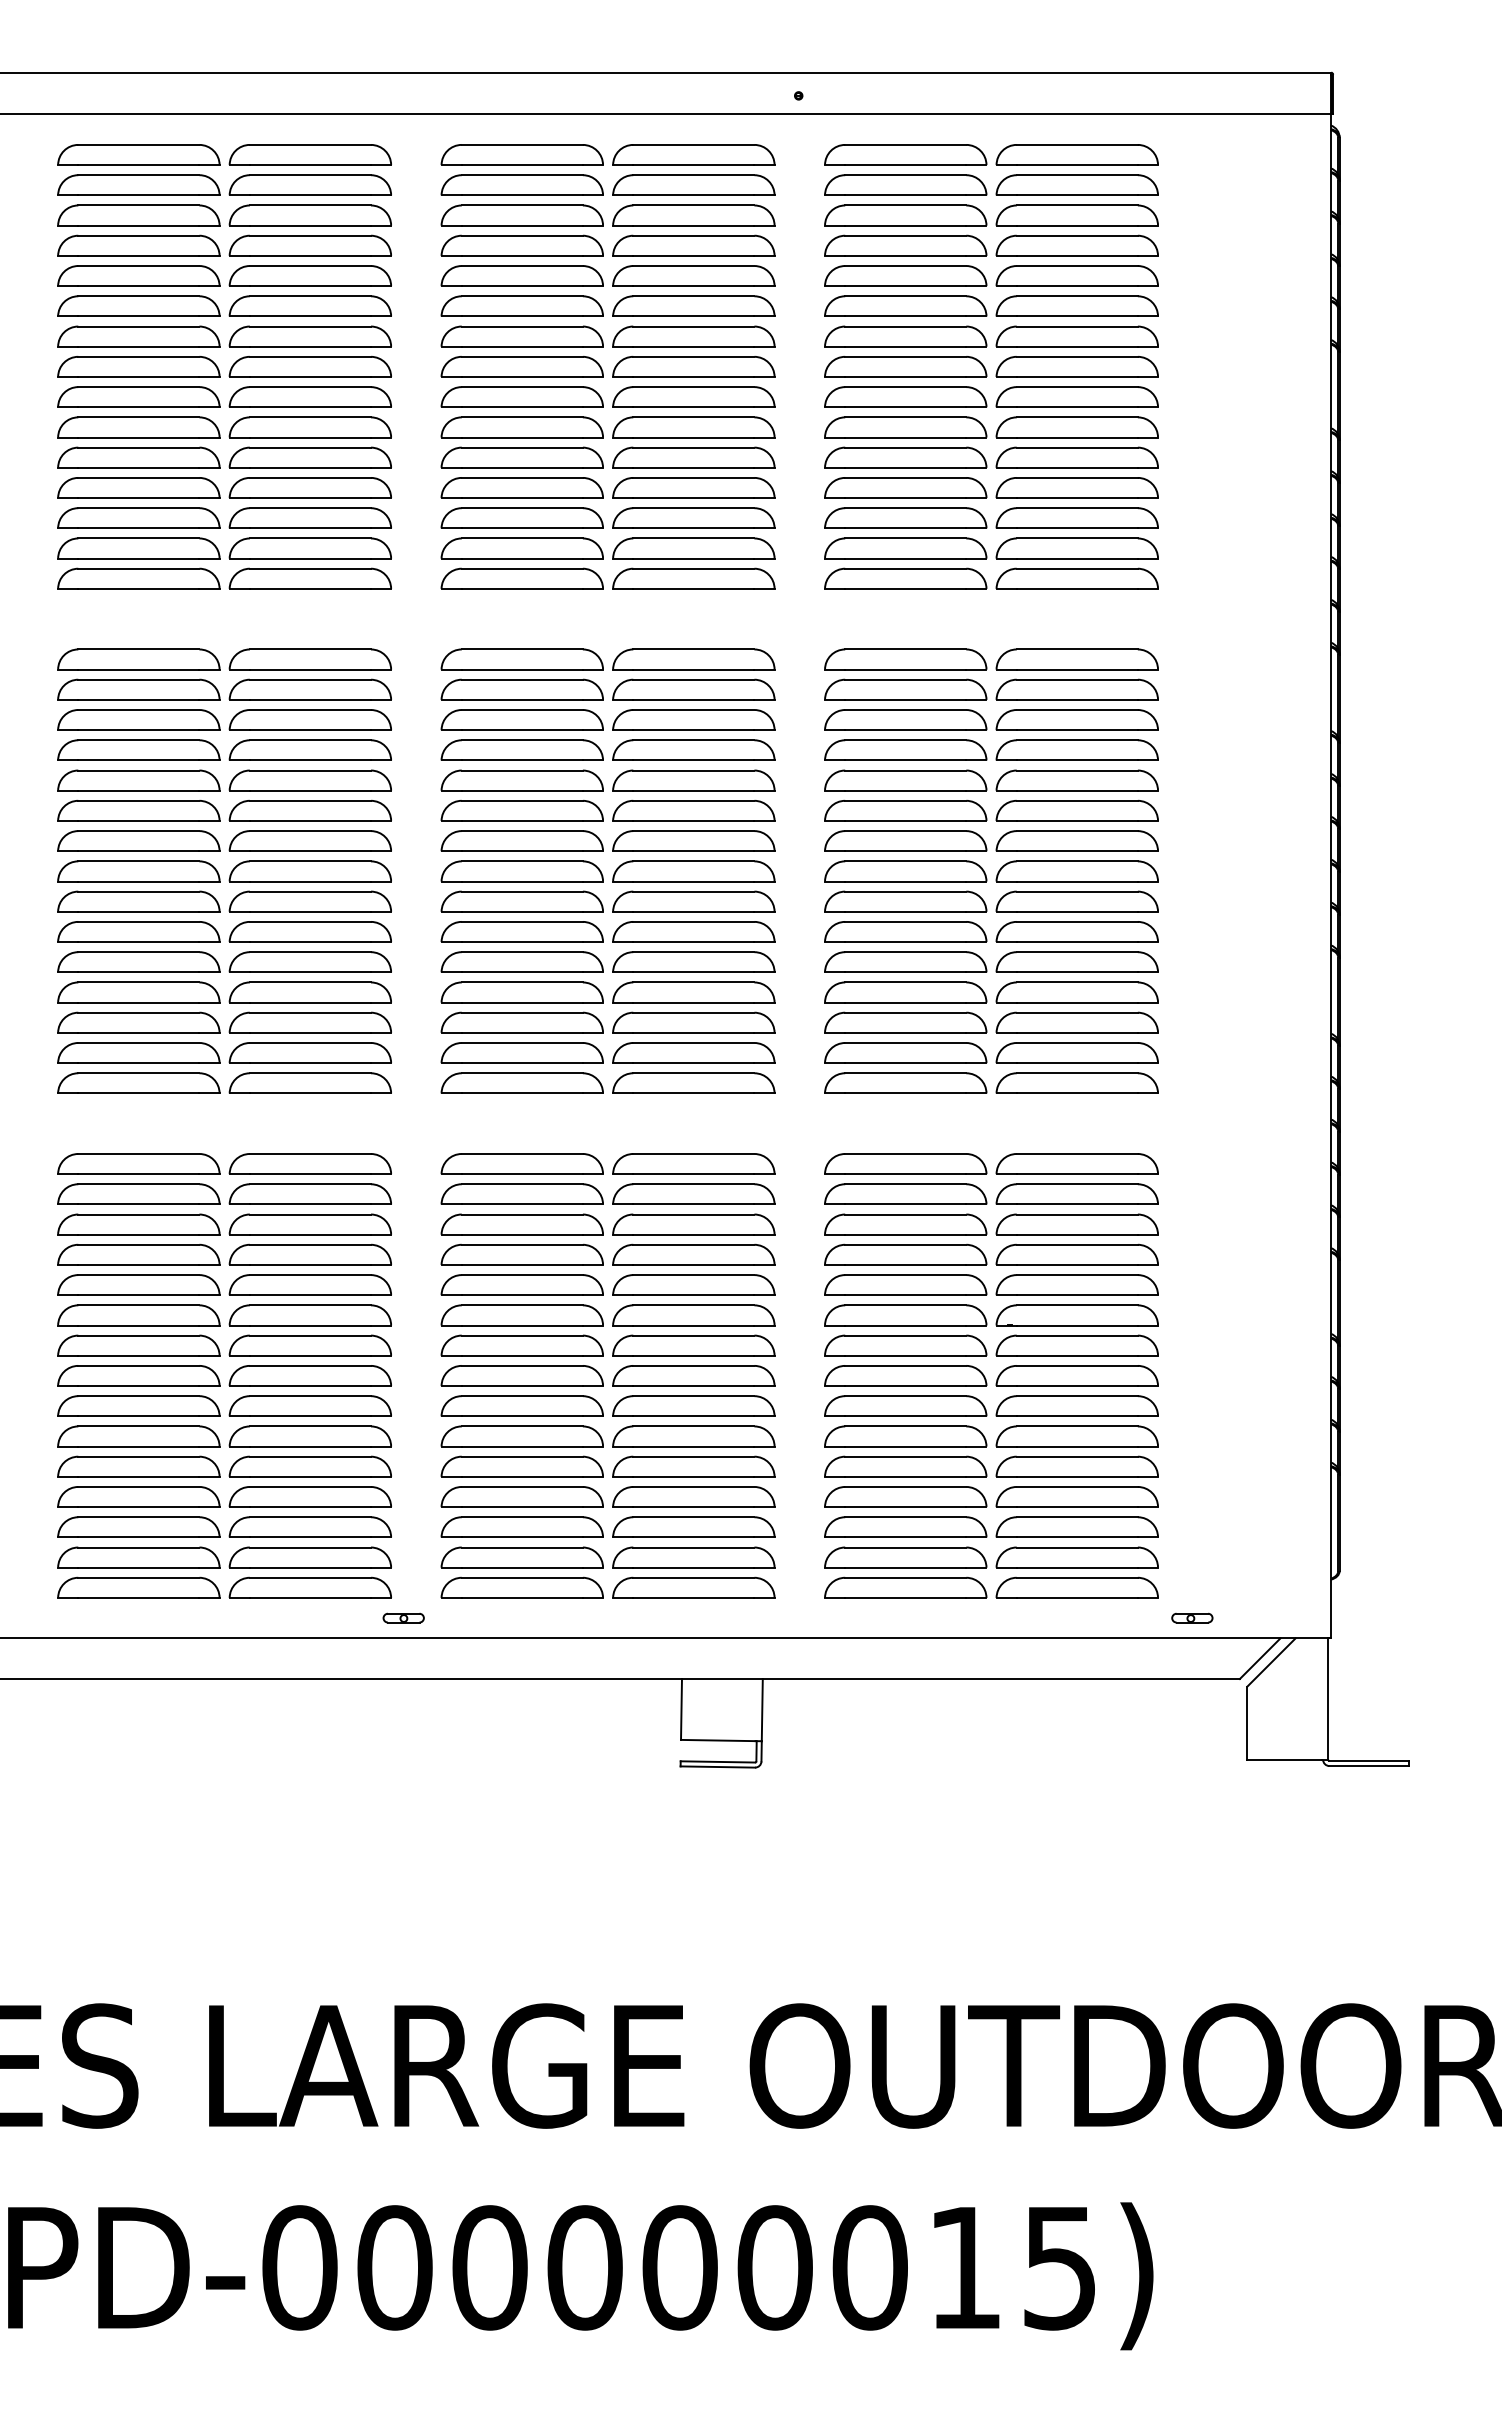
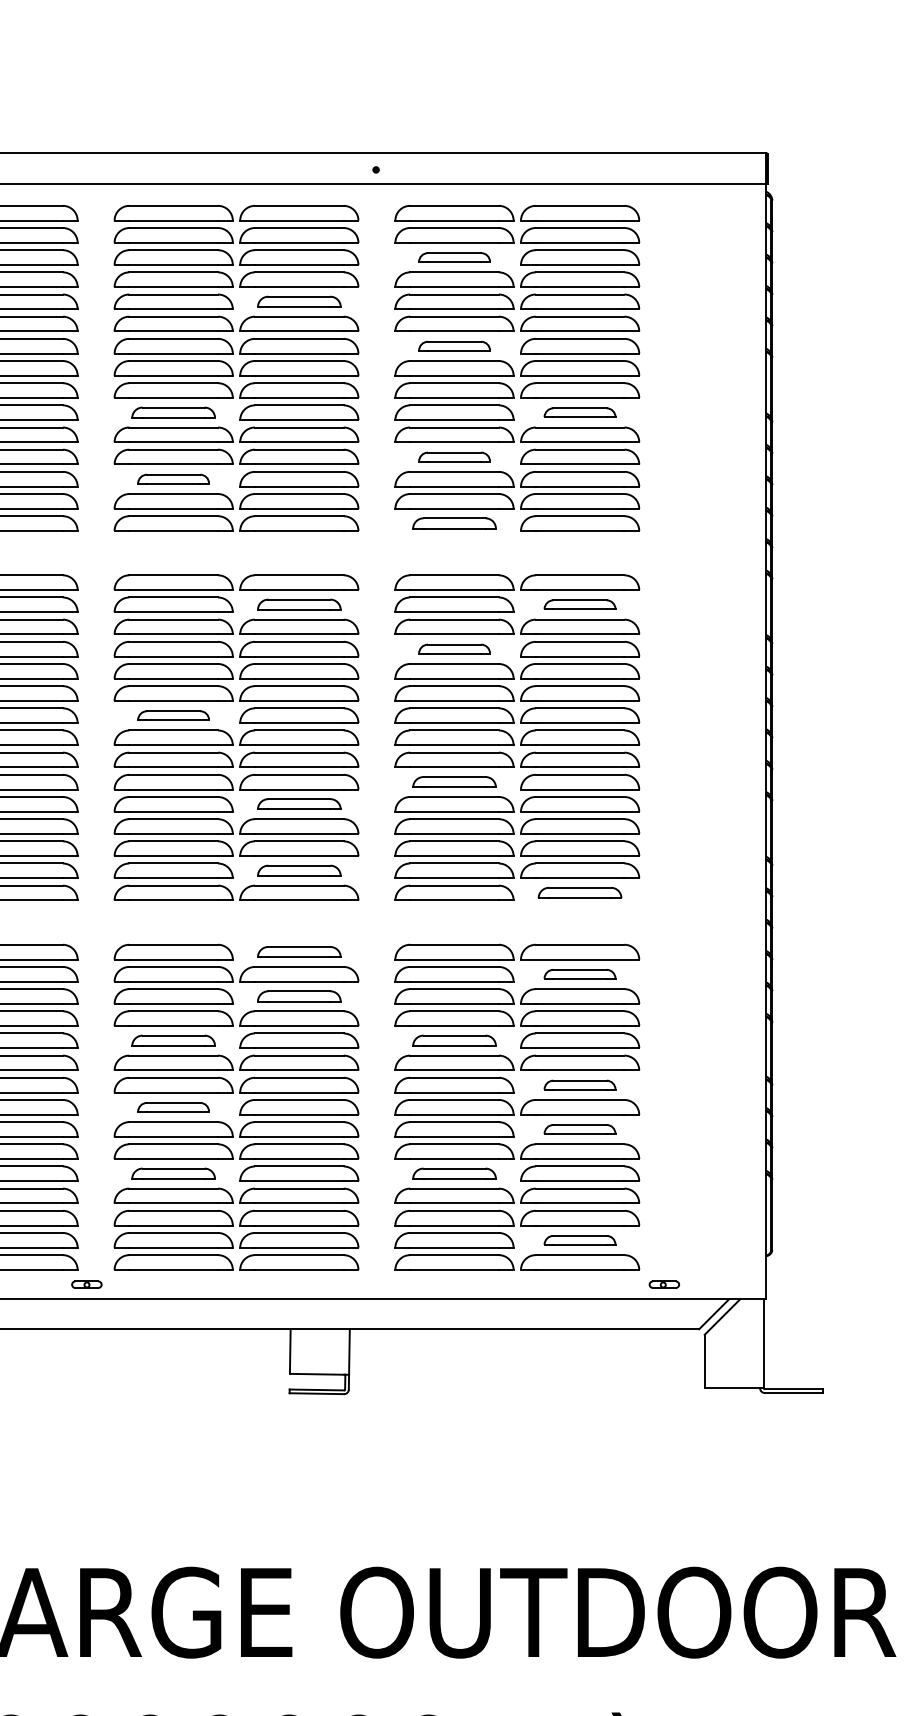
part: (905, 215) -> (454, 257), size x0.6
part: (693, 275) -> (299, 301), size x0.7
part: (905, 336) -> (454, 346), size x0.6
part: (521, 427) -> (173, 412), size x0.7
part: (1076, 427) -> (579, 412), size x0.6
part: (905, 487) -> (454, 456), size x0.6
part: (521, 517) -> (173, 478), size x0.6
part: (905, 578) -> (454, 523), size x0.7
part: (693, 689) -> (299, 604), size x0.7
part: (1076, 689) -> (579, 604), size x0.6
part: (905, 749) -> (454, 648), size x0.6
part: (521, 840) -> (173, 715), size x0.6
part: (905, 931) -> (454, 781), size x0.7
part: (693, 961) -> (299, 803), size x0.7
part: (693, 1052) -> (299, 870), size x0.7
part: (1076, 1082) -> (579, 892), size x0.7
part: (693, 1163) -> (299, 951), size x0.7
part: (1076, 1193) -> (579, 973), size x0.6
part: (693, 1224) -> (299, 996), size x0.7
part: (521, 1284) -> (173, 1040), size x0.7
part: (905, 1284) -> (454, 1040), size x0.7
part: (1076, 1345) -> (579, 1085), size x0.6
part: (521, 1375) -> (173, 1106), size x0.6
part: (1076, 1405) -> (579, 1128), size x0.6
part: (521, 1466) -> (173, 1173), size x0.7
part: (905, 1466) -> (454, 1173), size x0.7
part: (1076, 1557) -> (579, 1240), size x0.6

